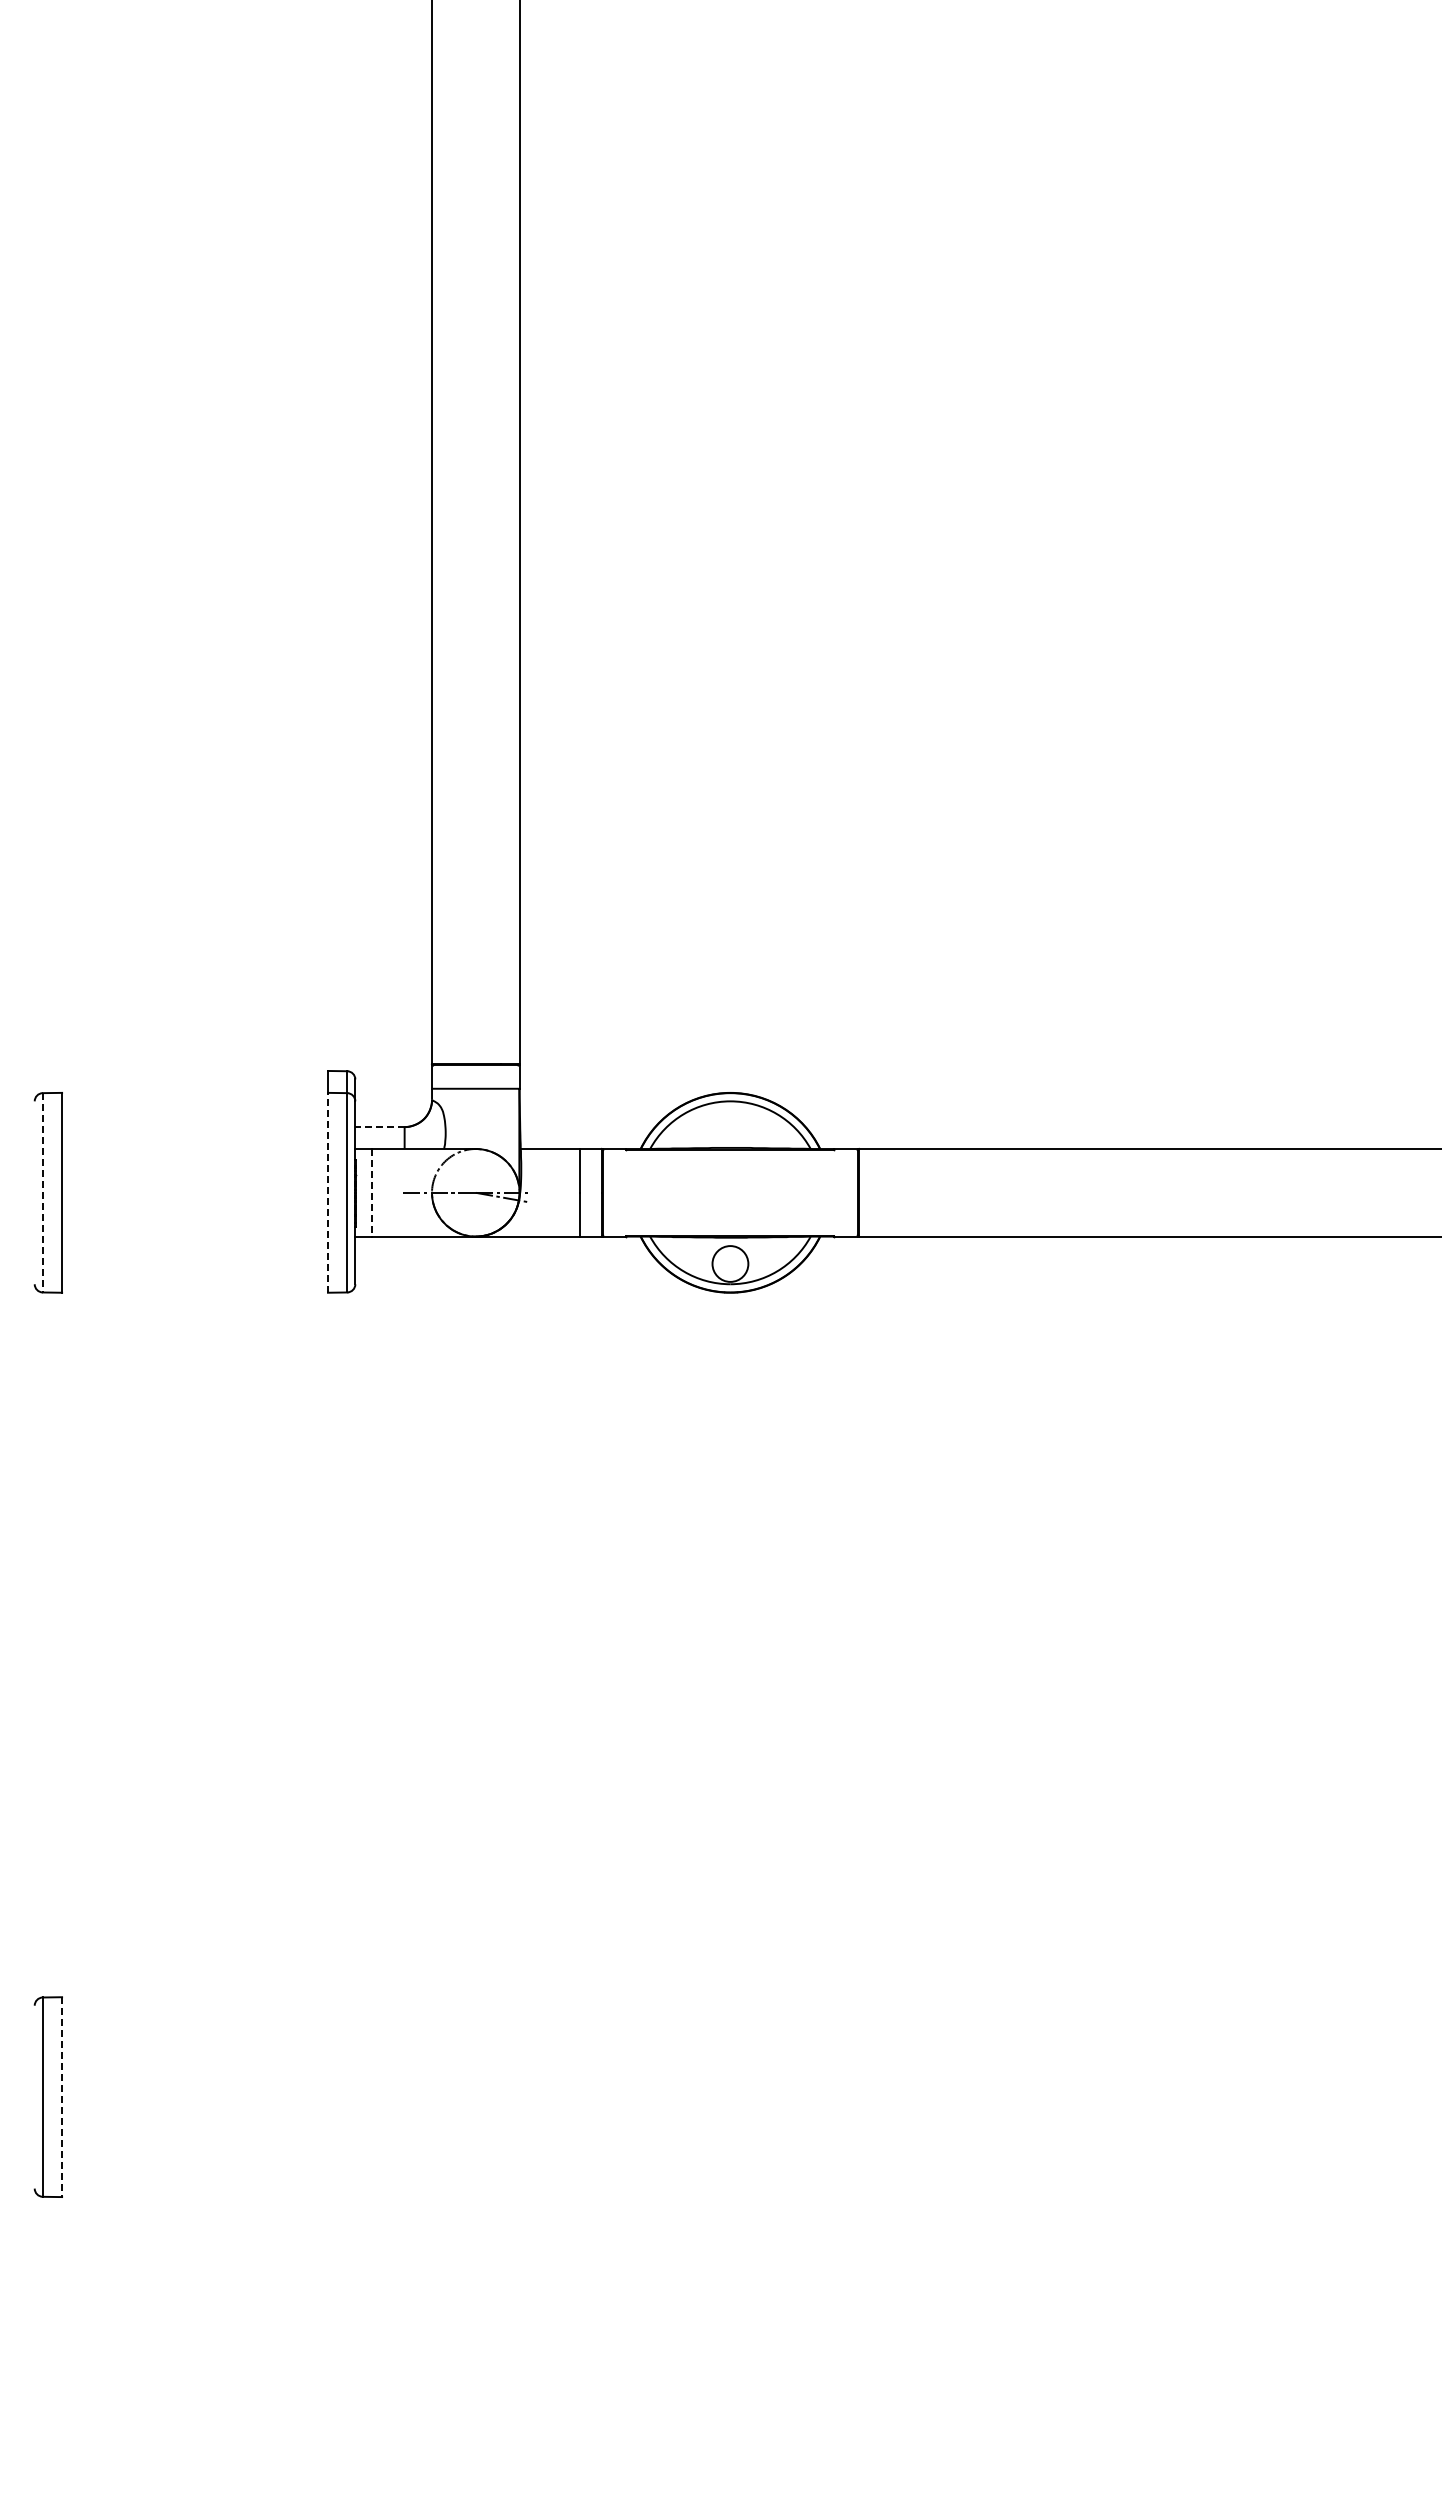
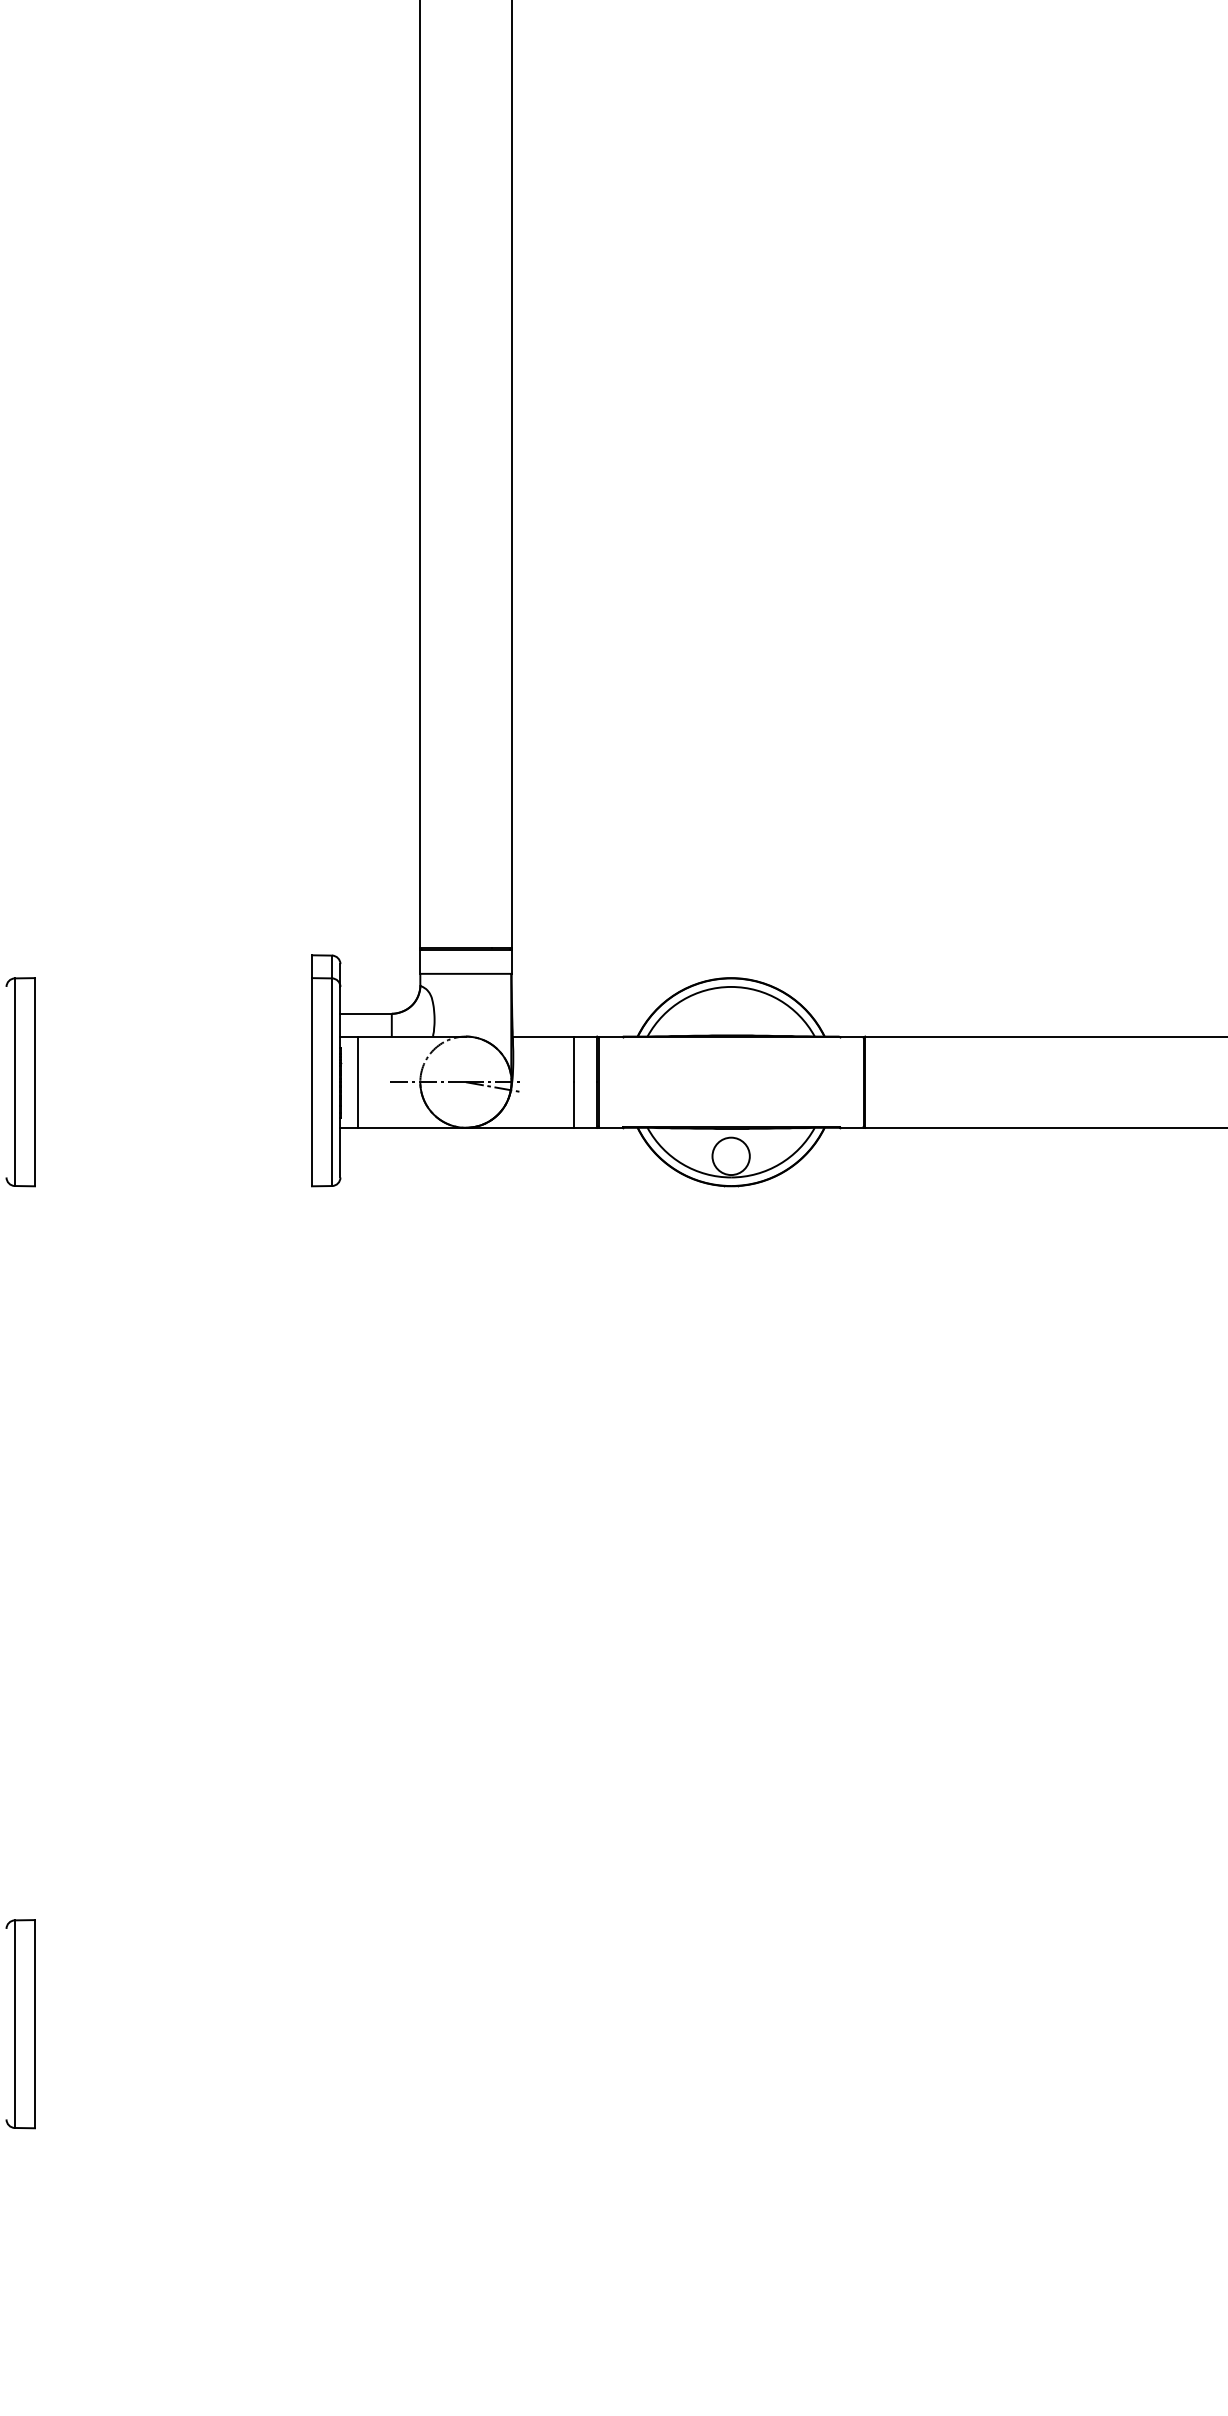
line: (379, 1127) -> (365, 1014), dashed -> solid
line: (42, 1192) -> (14, 1081), dashed -> solid
line: (327, 1192) -> (311, 1081), dashed -> solid
line: (371, 1192) -> (357, 1081), dashed -> solid
line: (62, 2097) -> (35, 2024), dashed -> solid

